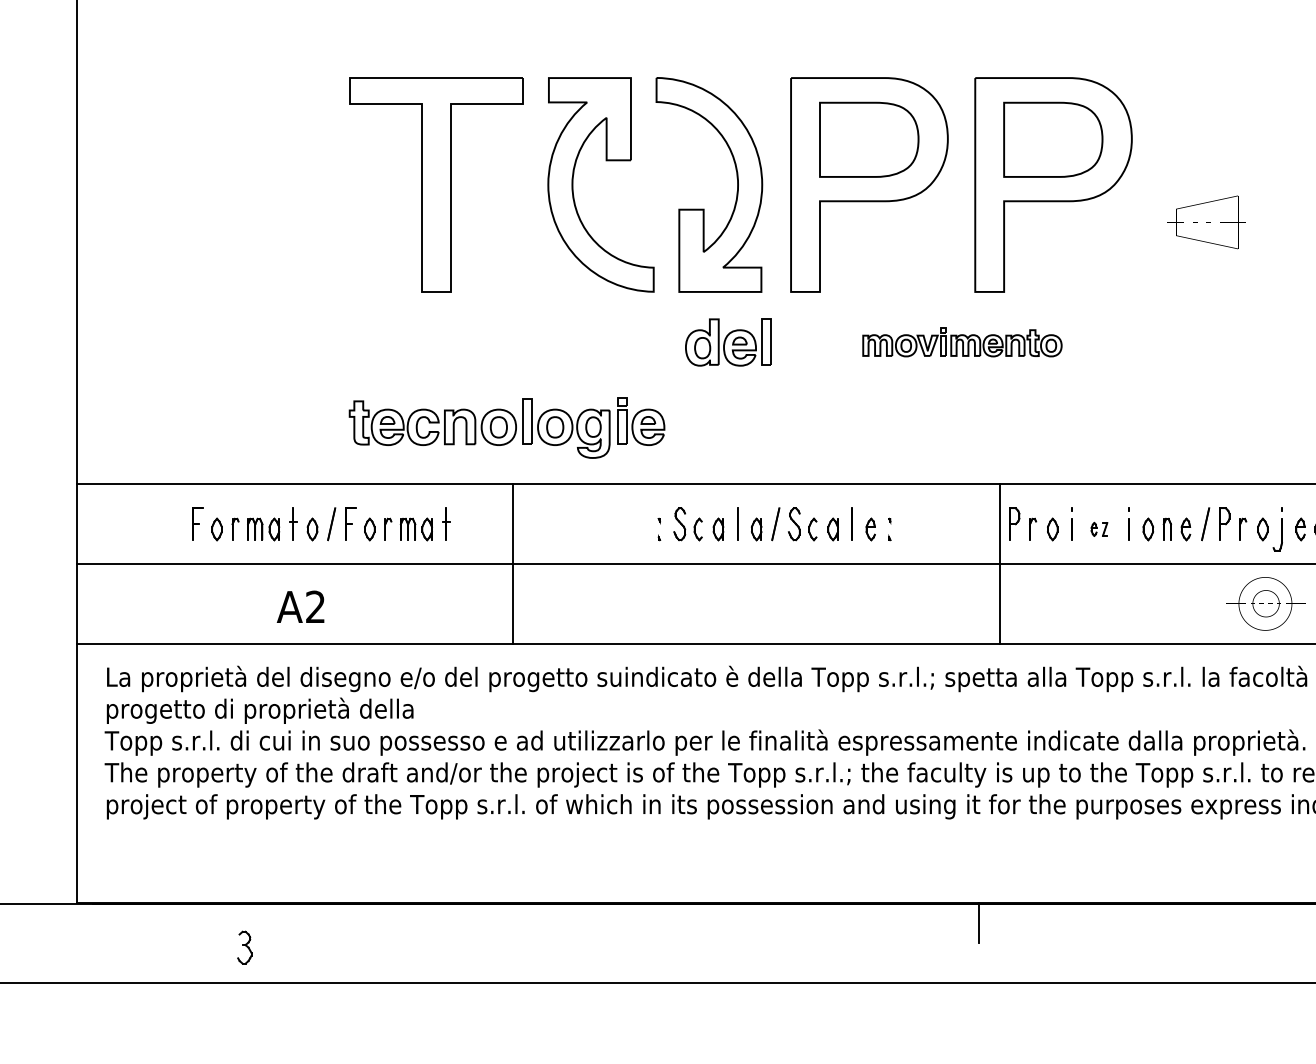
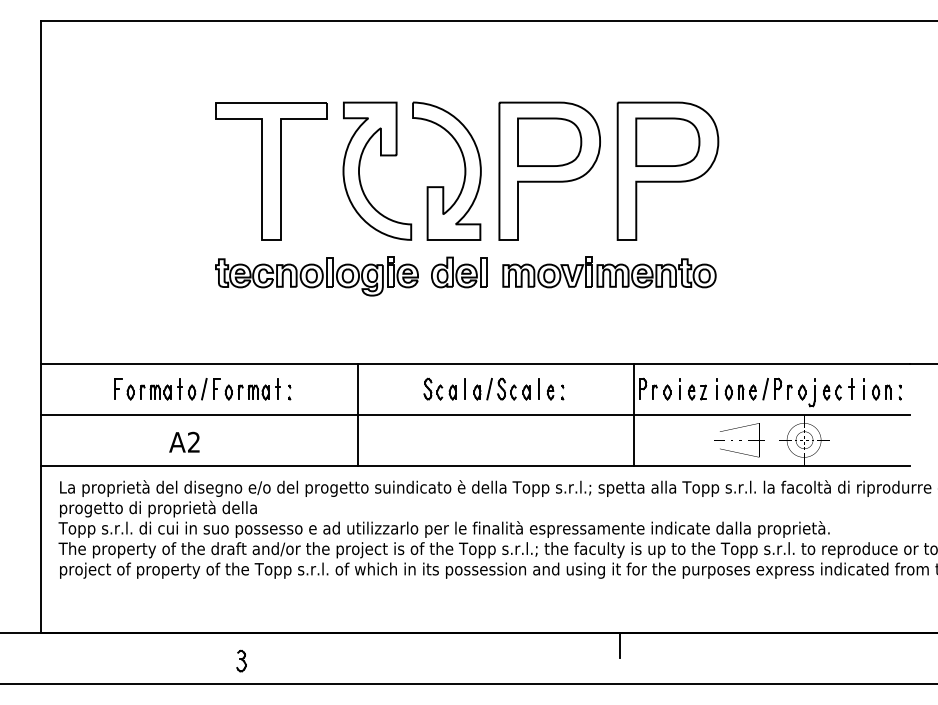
part: (1206, 222) -> (739, 440), moved
part: (962, 342) -> (609, 272), size x1.67
part: (506, 428) -> (316, 276), moved
part: (658, 529) -> (289, 392), moved
part: (1099, 529) -> (697, 392), size x1.67
line: (512, 563) -> (357, 414), moved
part: (244, 946) -> (241, 660), moved

